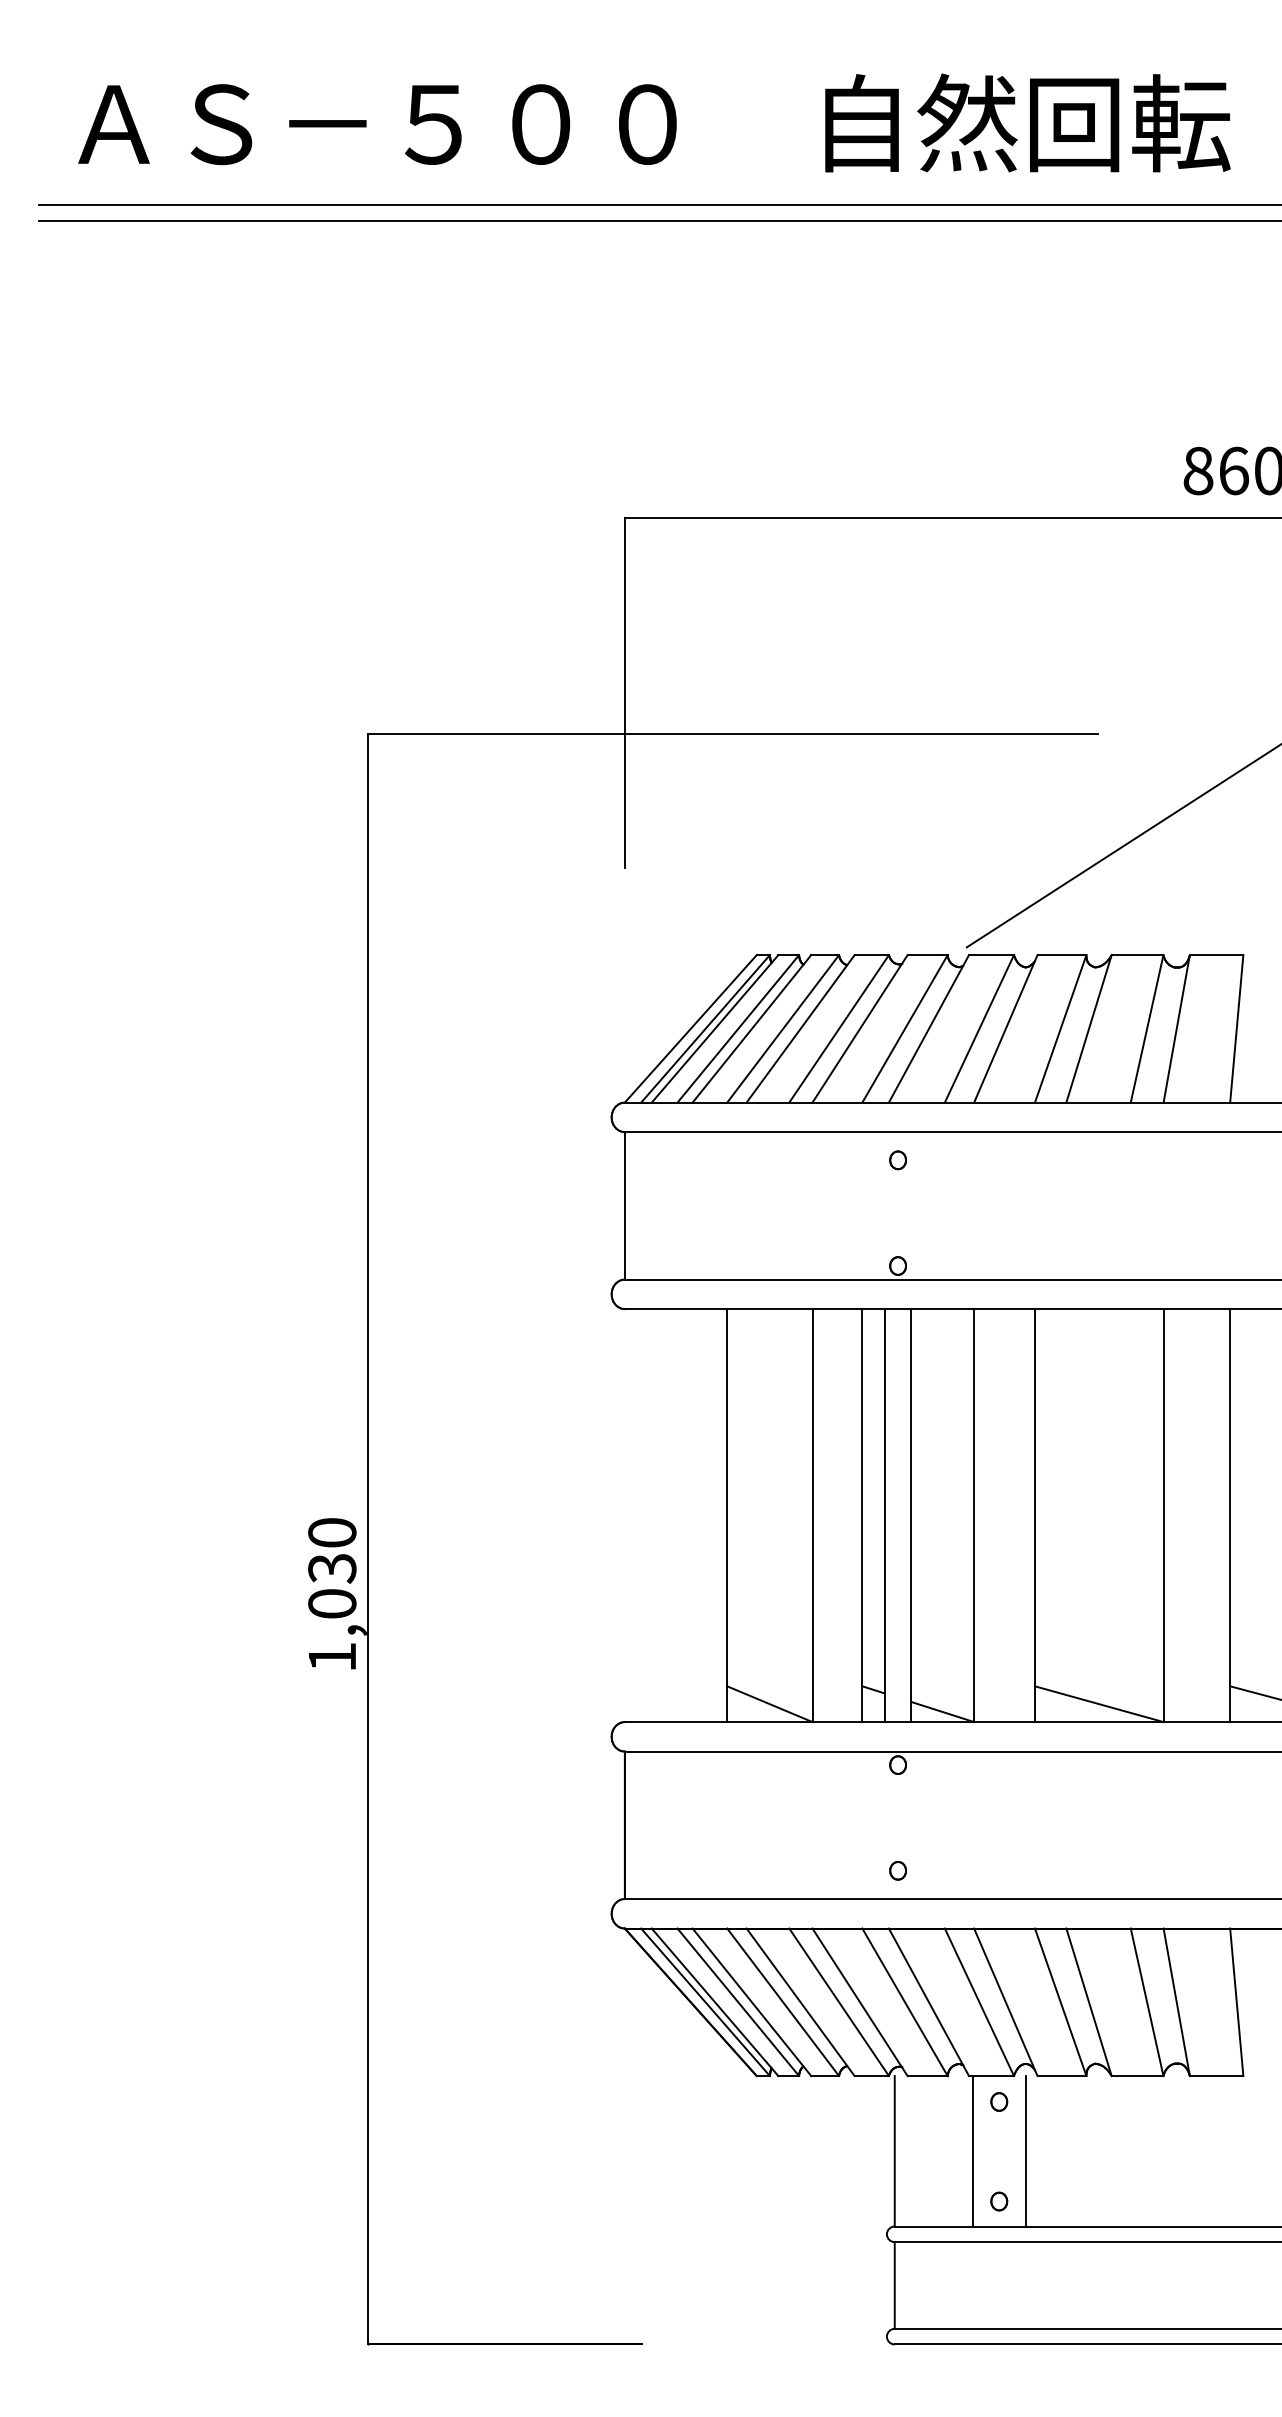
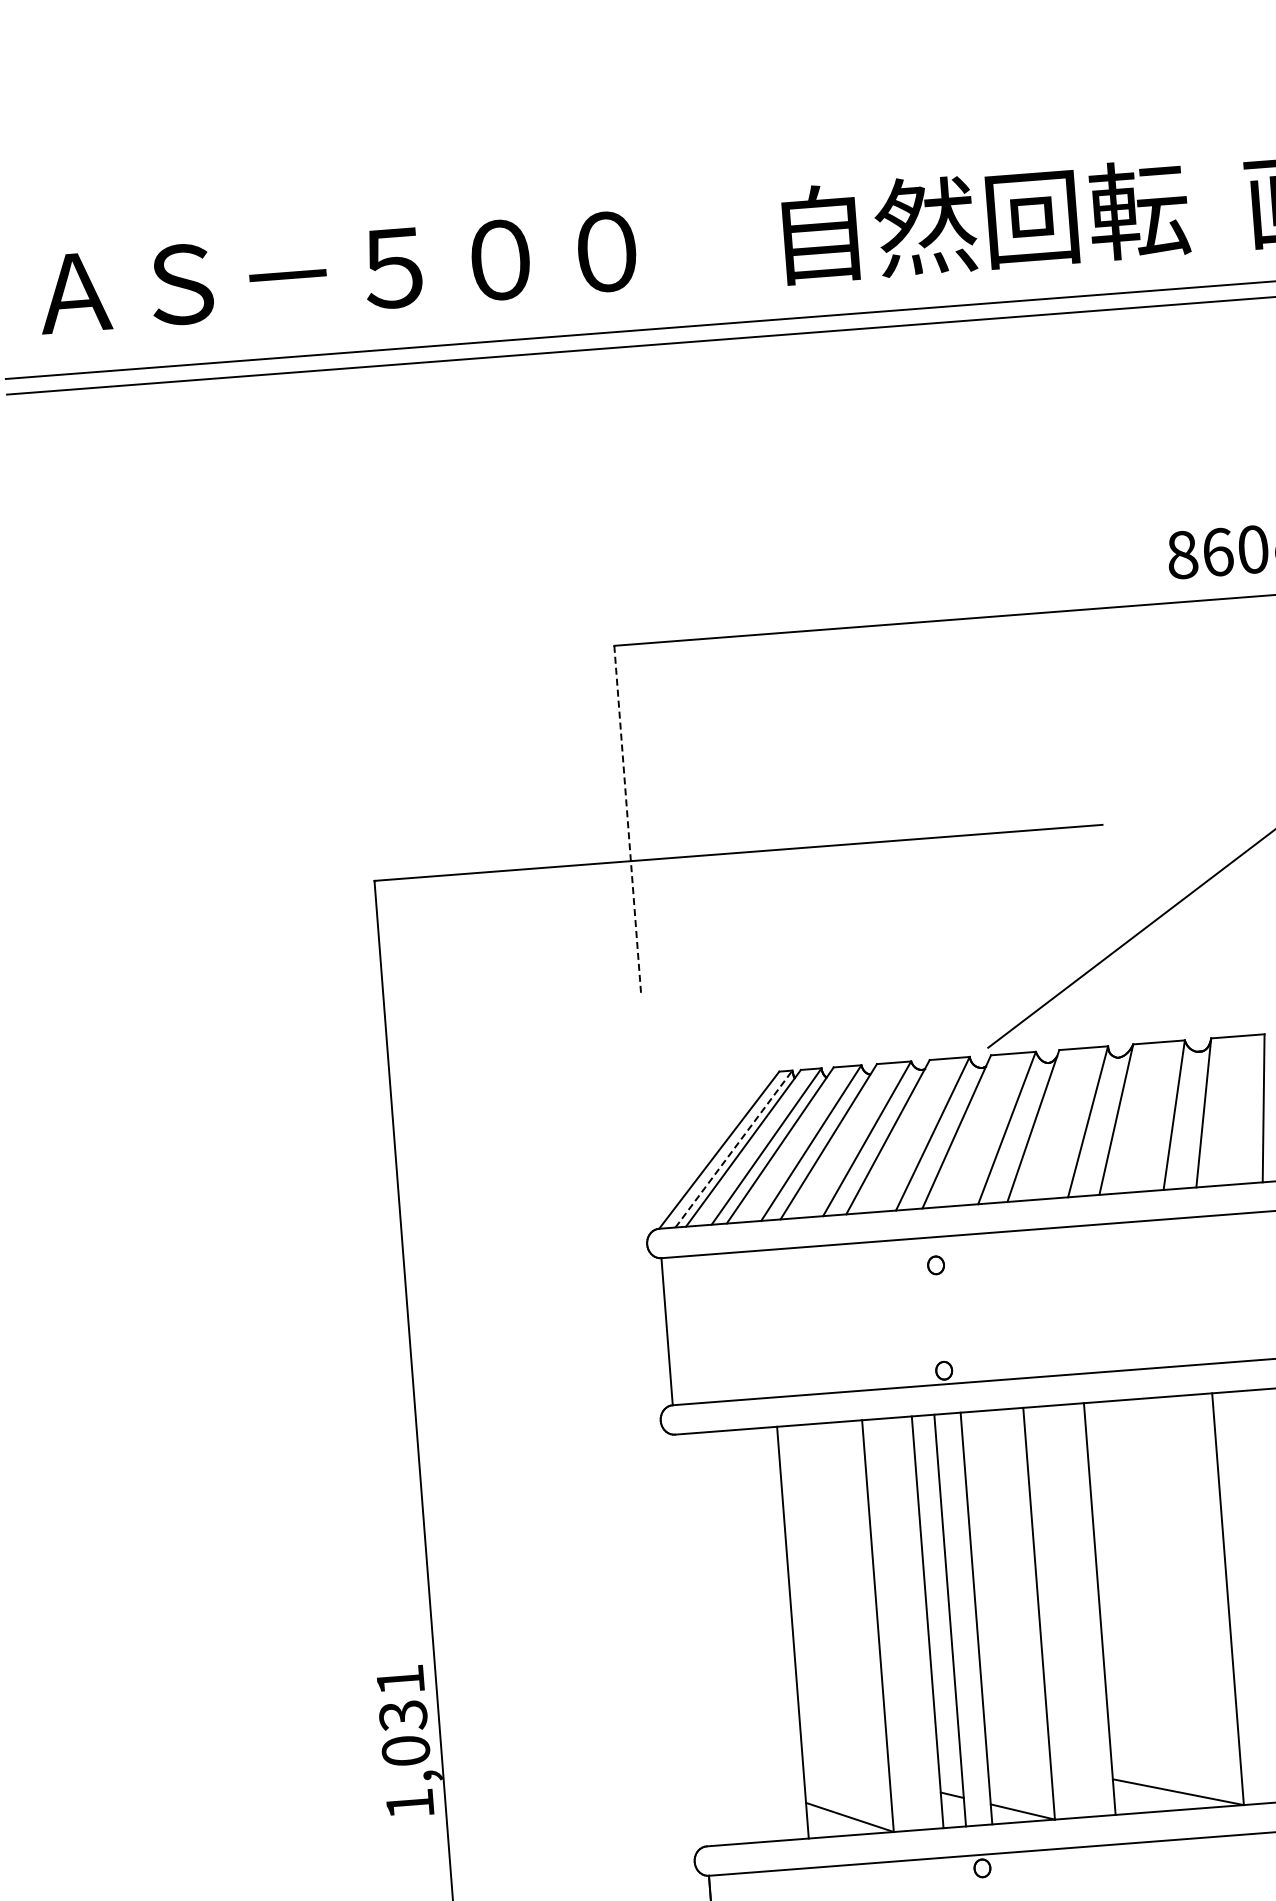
line: (624, 692) -> (627, 819), solid -> dashed
line: (705, 1028) -> (733, 1148), solid -> dashed
text: (332, 1532) -> (400, 1679), 1,030 -> 1,031

